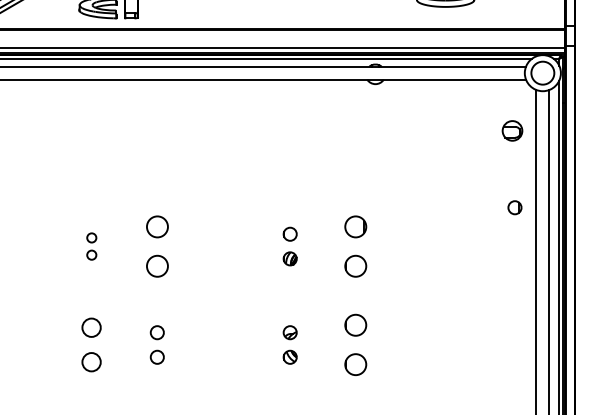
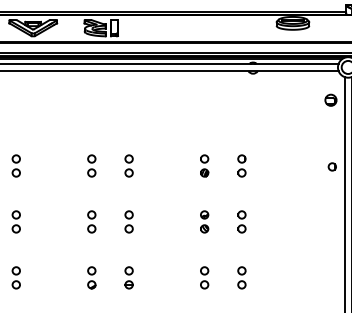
part: (513, 206) -> (331, 166), moved
part: (91, 245) -> (91, 165), size x1.43
part: (156, 245) -> (128, 165), size x0.62
part: (355, 245) -> (241, 165), size x0.62
part: (91, 344) -> (91, 221), size x0.71
part: (355, 344) -> (241, 221), size x0.62

